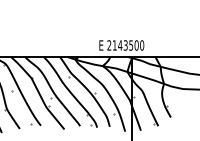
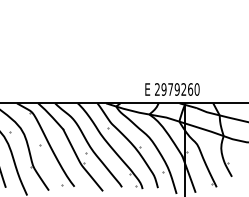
text: (125, 45) -> (177, 89), 2143500 -> 2979260

